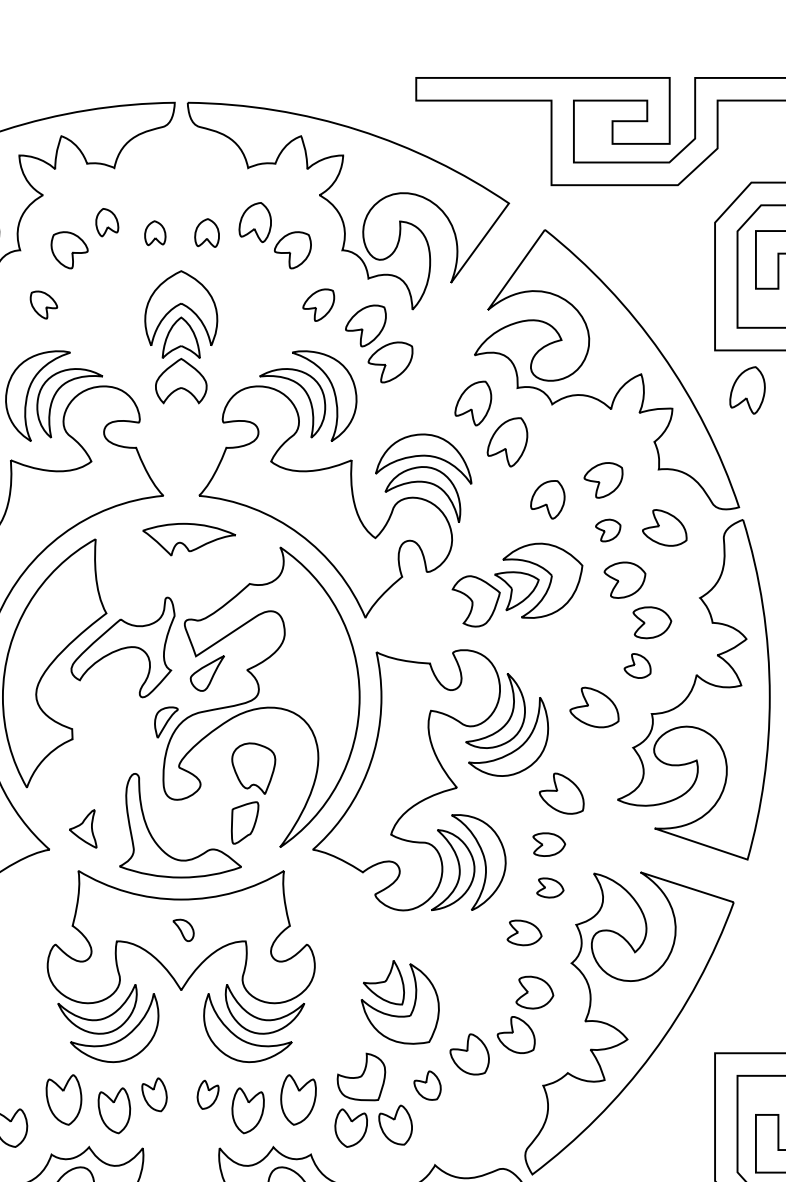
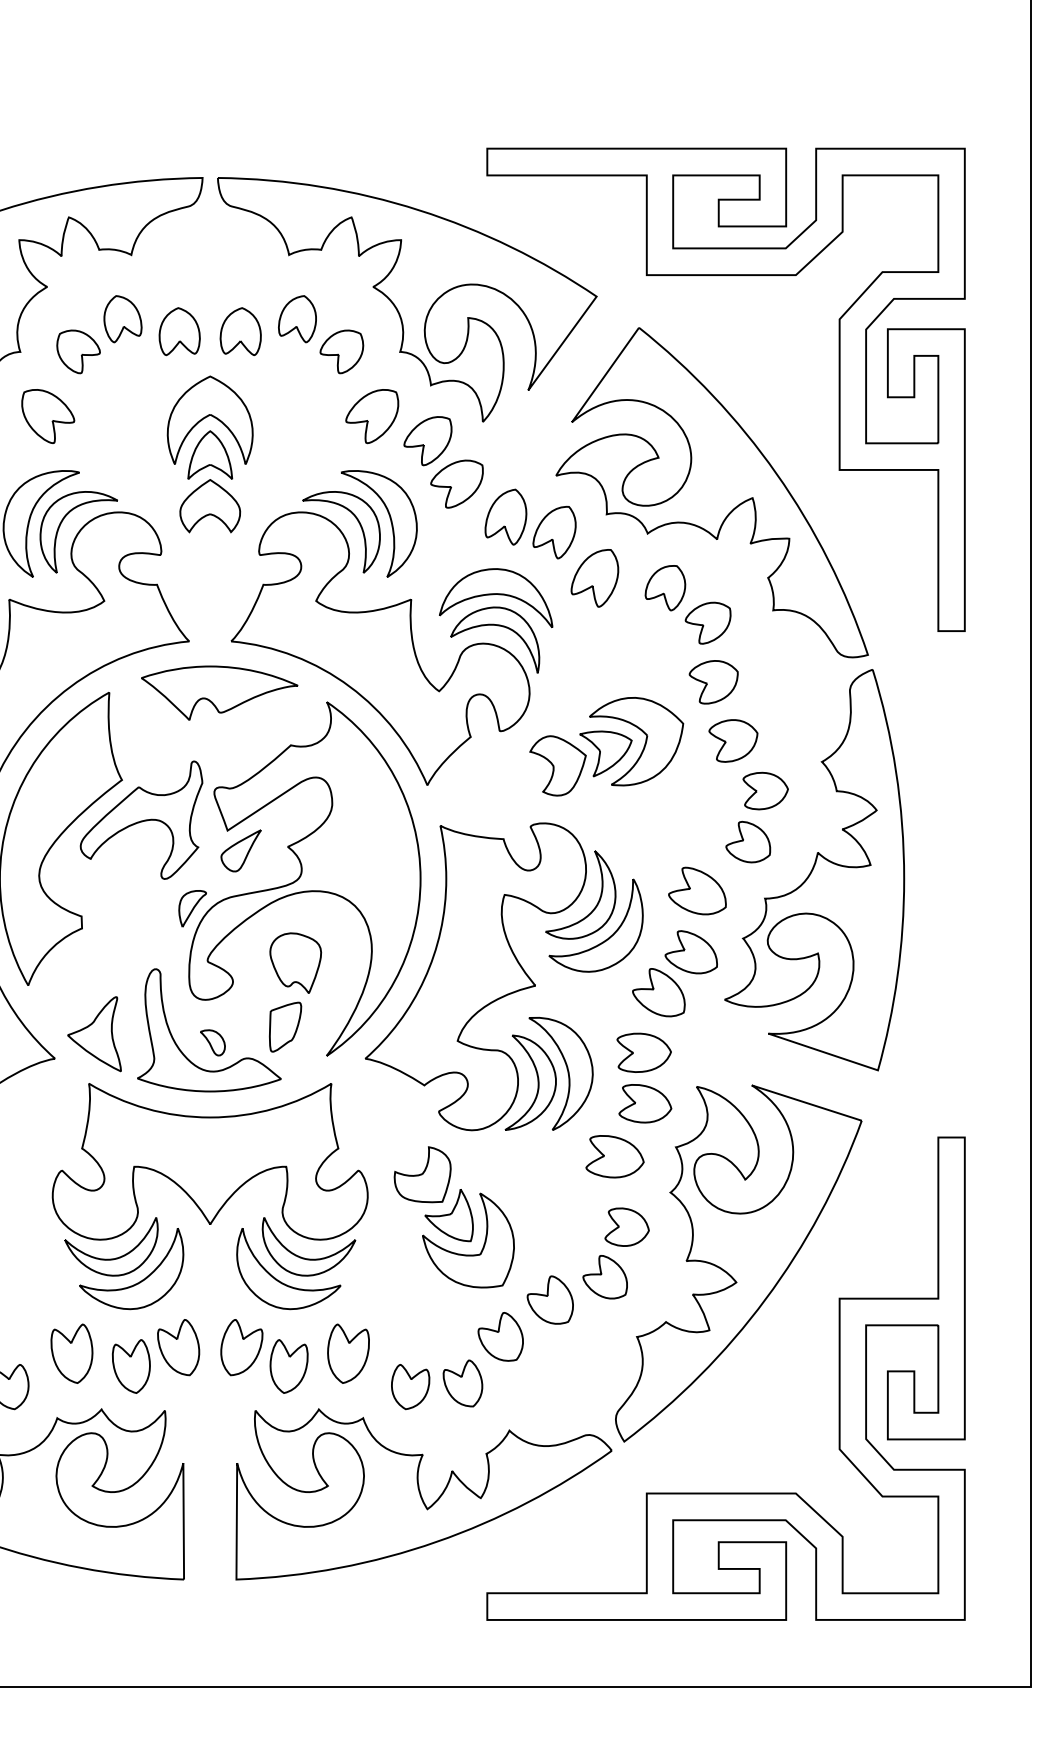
part: (106, 222) -> (122, 319), size x1.43
part: (155, 232) -> (179, 331), size x1.67
part: (206, 232) -> (240, 331), size x1.43
part: (44, 305) -> (48, 416), size x1.67
part: (318, 305) -> (372, 416), size x1.43
part: (747, 389) -> (505, 516), moved
part: (547, 500) -> (665, 588), moved
part: (664, 528) -> (690, 952), moved
part: (608, 530) -> (713, 682), size x1.67
part: (189, 539) -> (219, 692), size x1.43
part: (637, 665) -> (748, 841), size x1.43
part: (83, 829) -> (94, 1034), size x1.67
part: (548, 844) -> (643, 1052), size x1.43
part: (550, 887) -> (645, 1103), size x1.67
part: (183, 930) -> (212, 1042), moved
part: (524, 932) -> (614, 1156), size x1.43
part: (361, 1076) -> (422, 1174), moved
part: (427, 1085) -> (500, 1336), size x1.43
part: (154, 1094) -> (178, 1347), size x1.43
part: (207, 1094) -> (241, 1347), size x1.67

